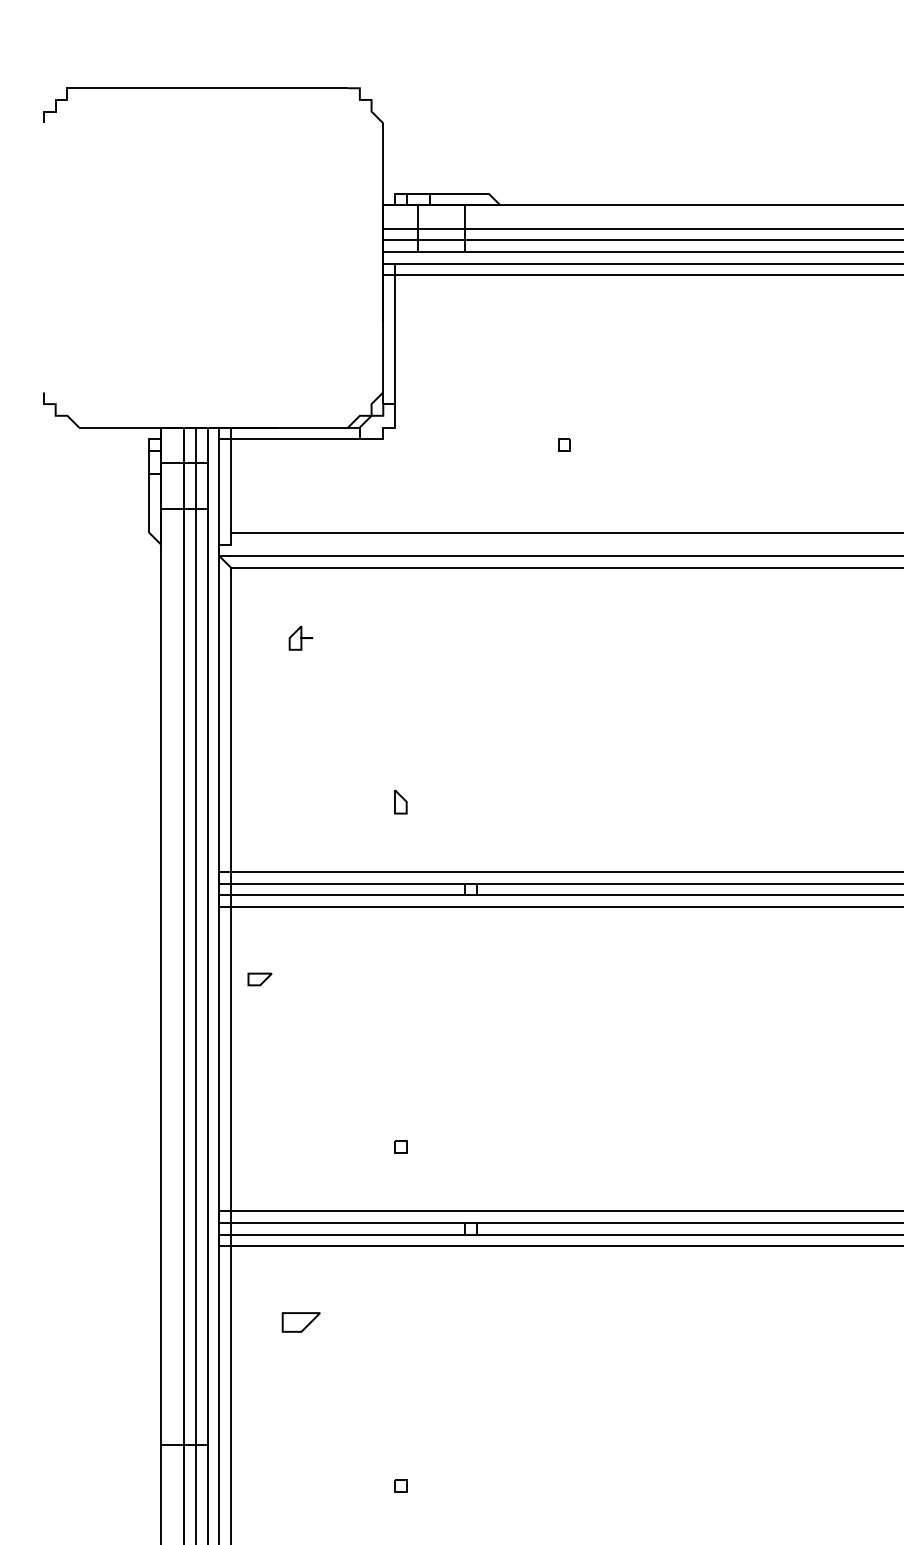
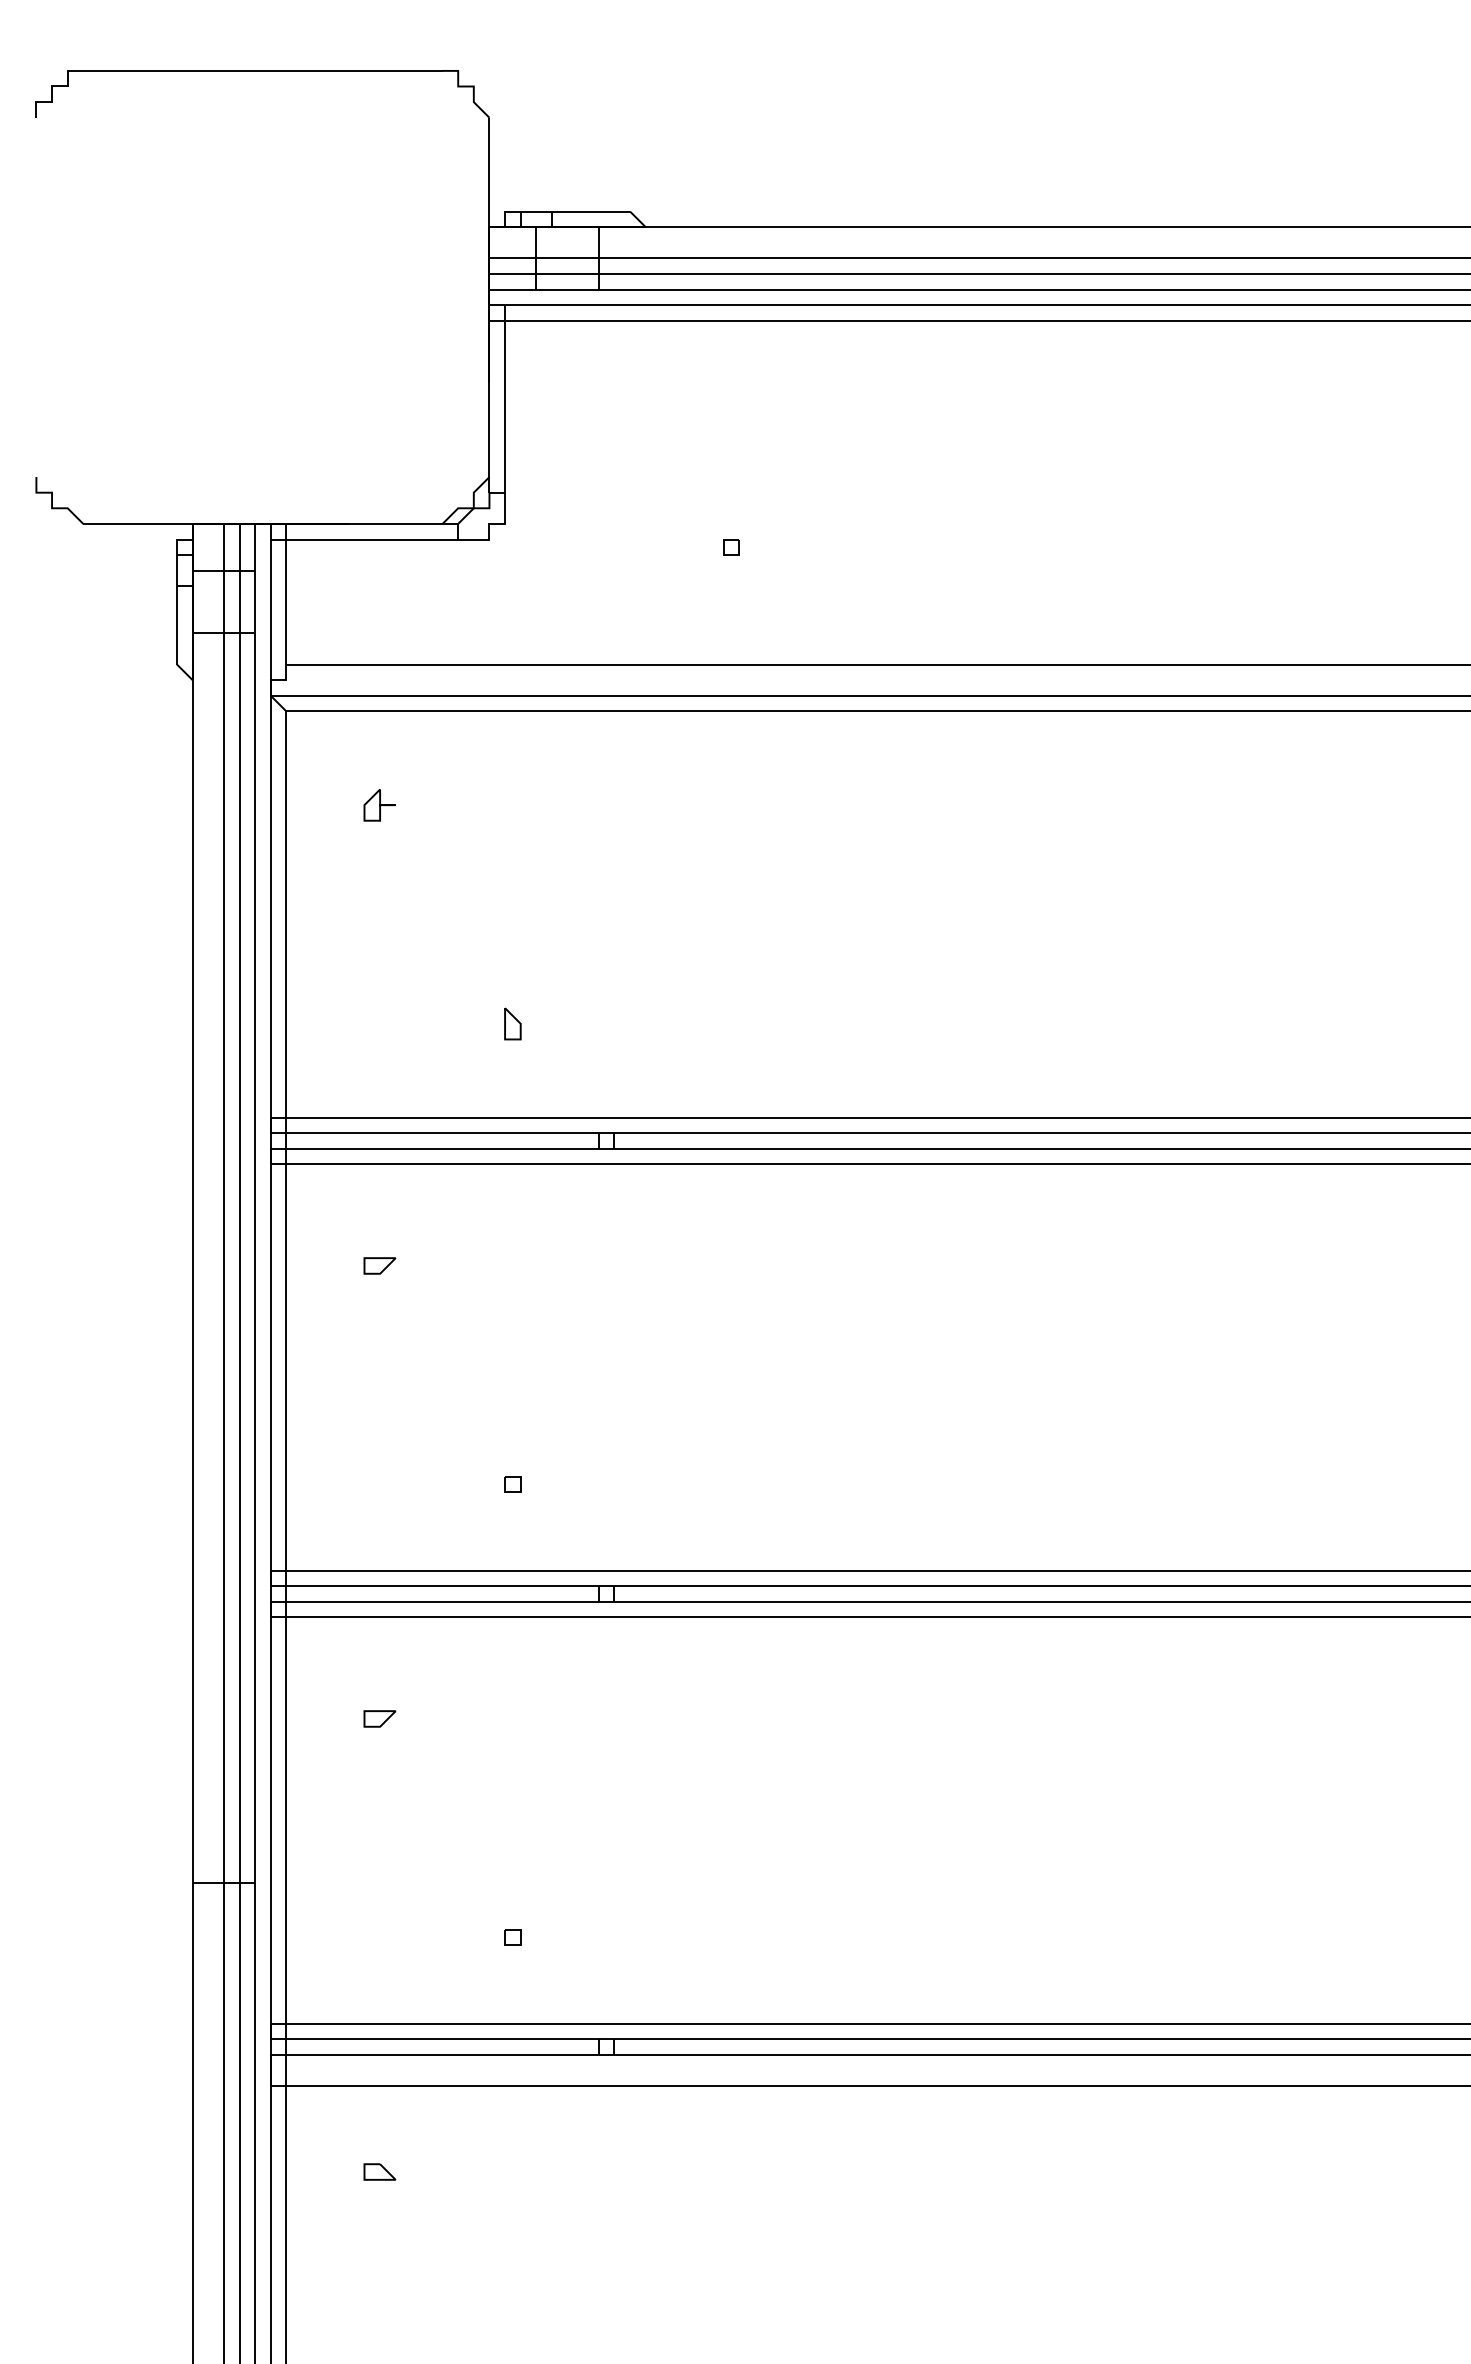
part: (259, 979) -> (379, 1265), moved
part: (300, 1322) -> (379, 1718), size x0.62

